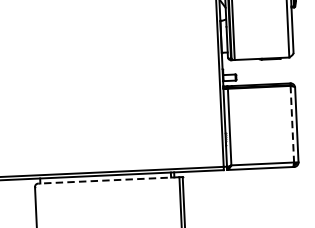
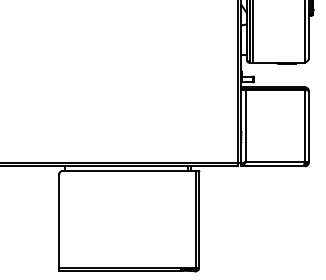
line: (292, 124) -> (304, 126), dashed -> solid
line: (109, 180) -> (129, 171), dashed -> solid

